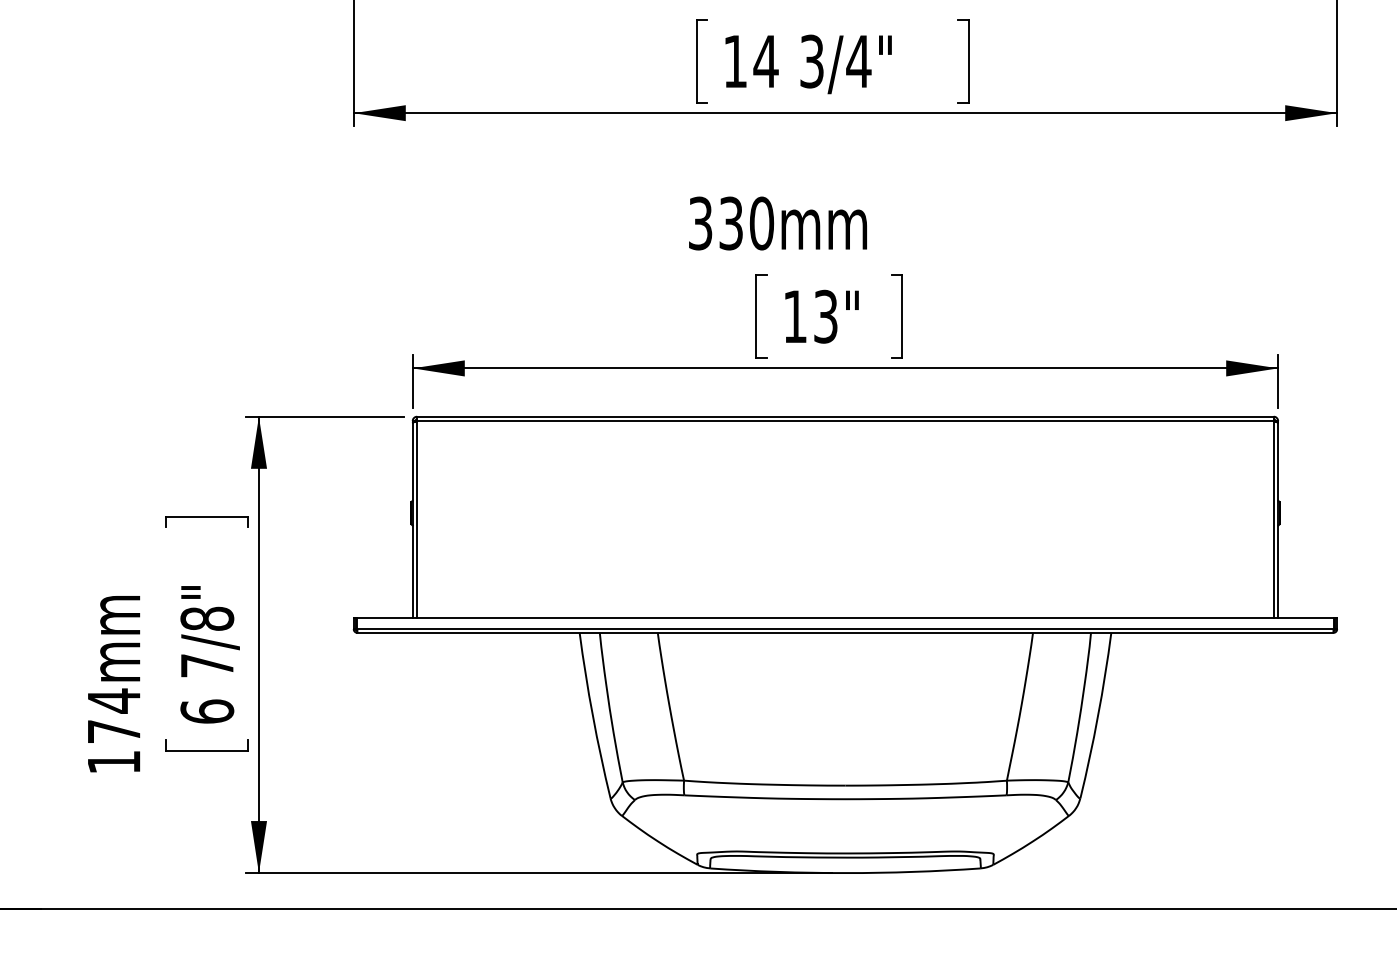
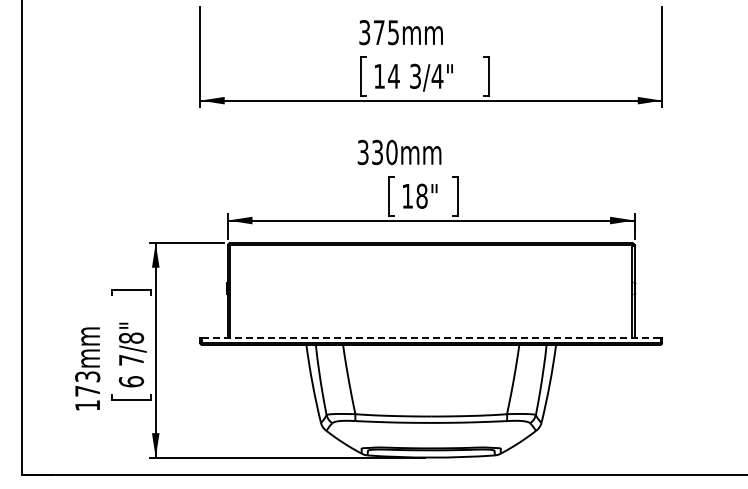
text: (824, 315) -> (421, 195), 13" -> 18"
line: (846, 617) -> (431, 337), solid -> dashed
text: (113, 700) -> (87, 376), 174mm -> 173mm

